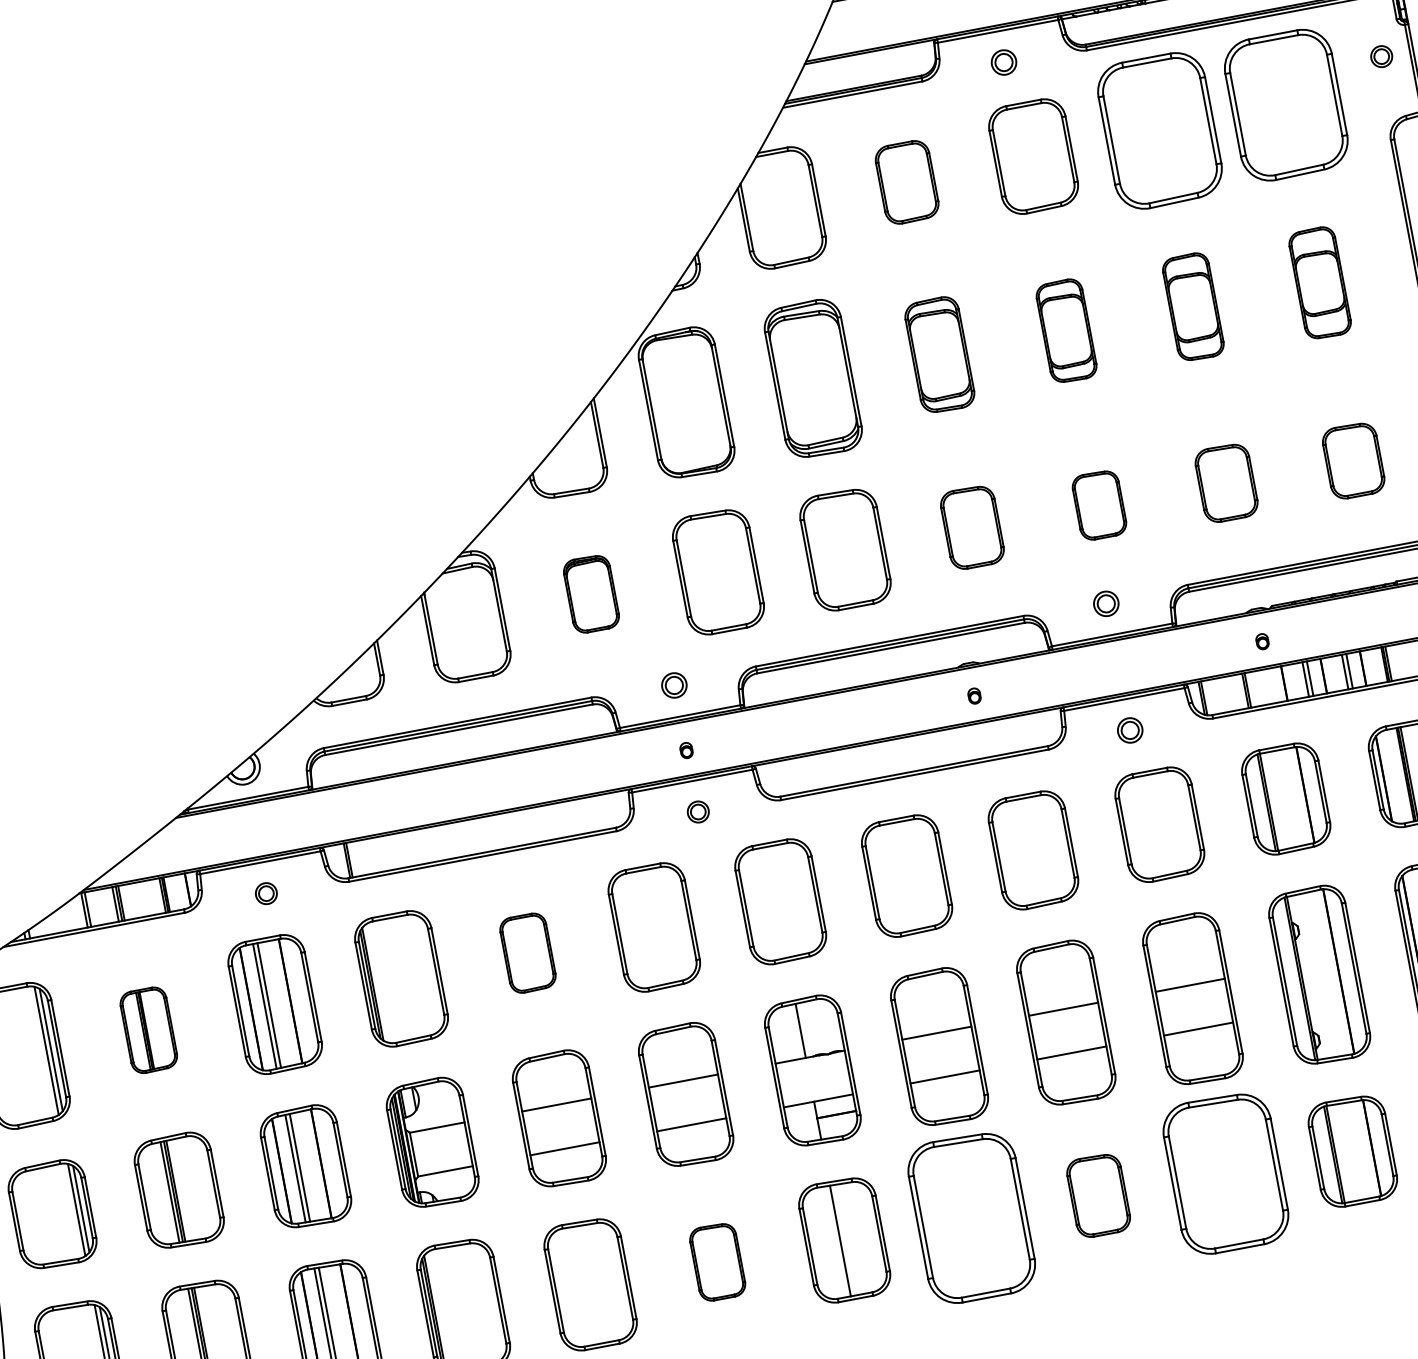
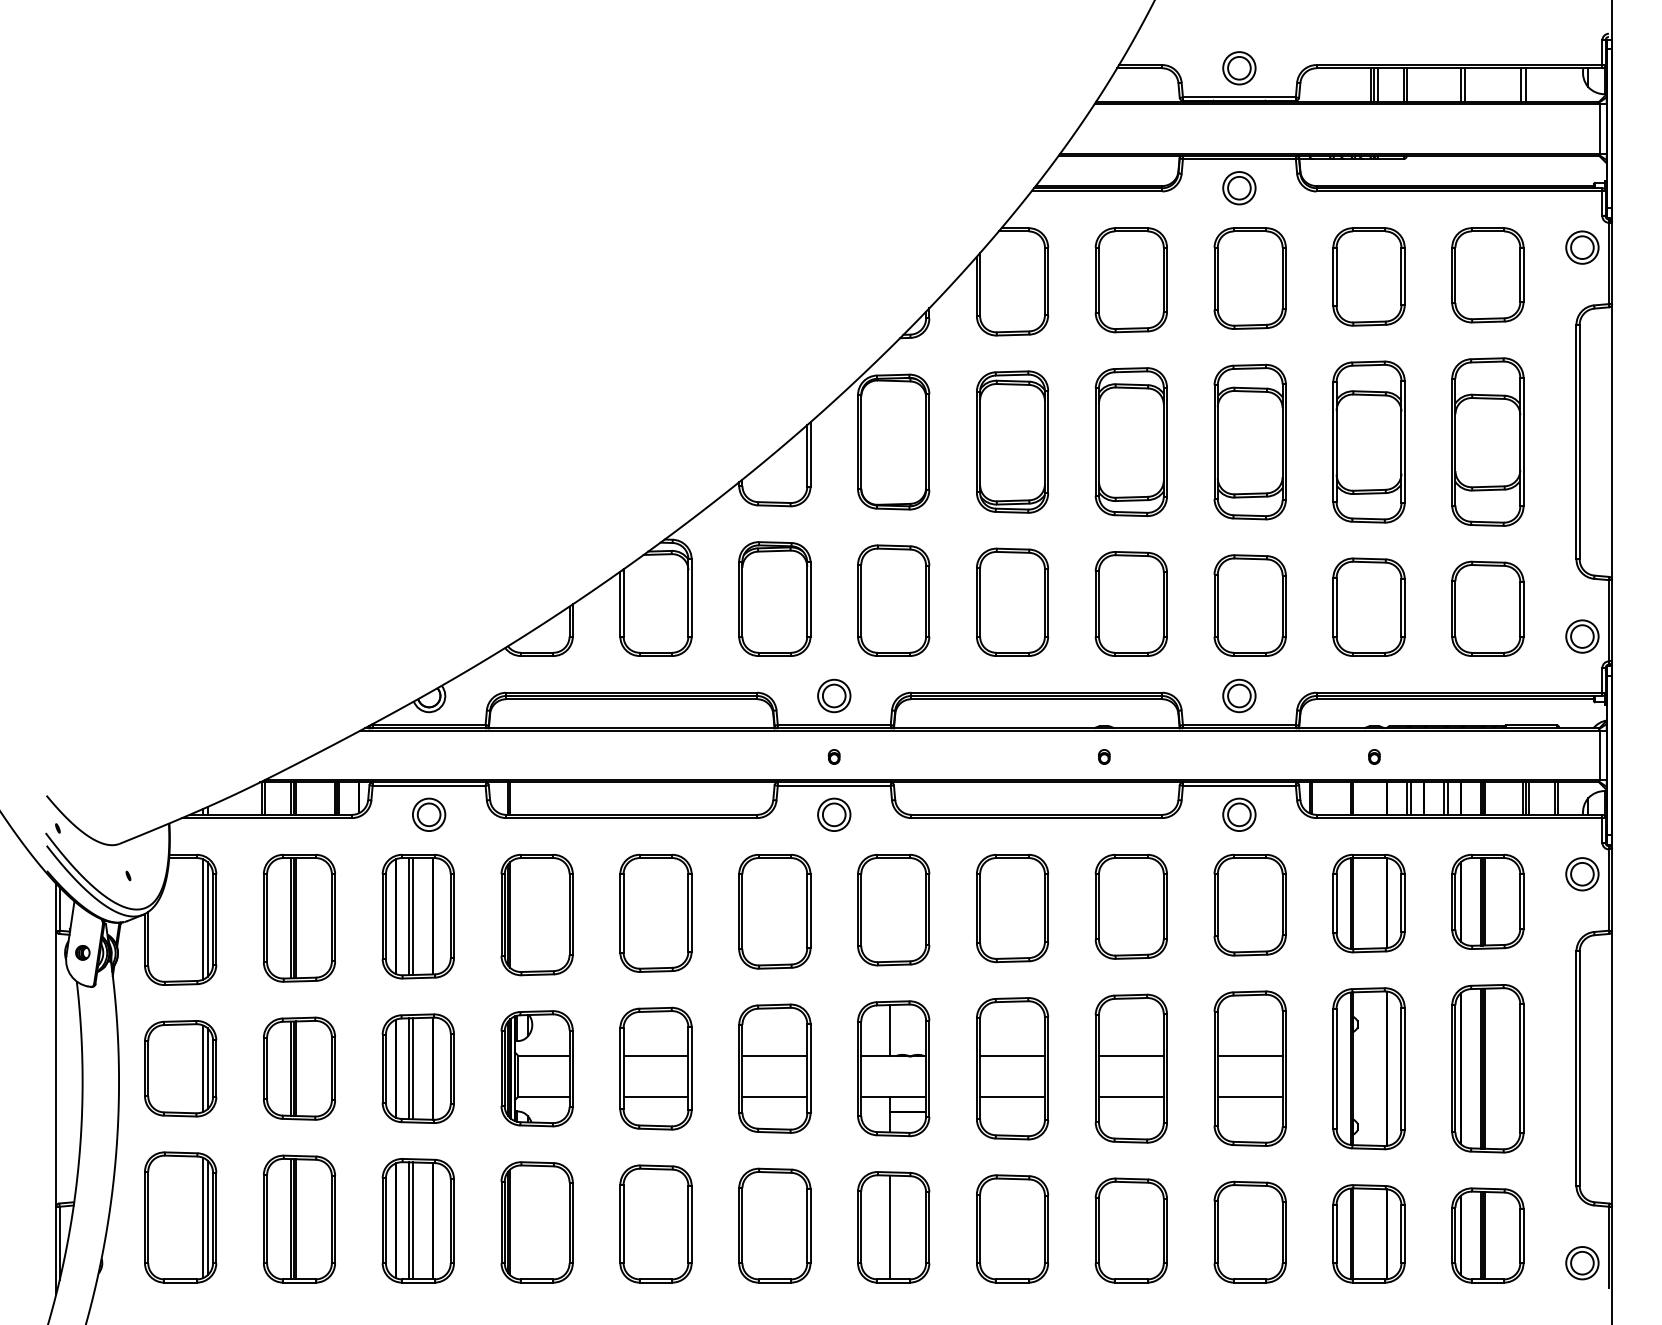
part: (1381, 56) -> (1582, 247), size x1.67
part: (1004, 62) -> (1239, 188), size x1.43
part: (1286, 105) -> (1487, 275), size x0.71
part: (1159, 130) -> (1368, 276), size x0.71
part: (906, 182) -> (1130, 280), size x1.43
part: (1319, 282) -> (1487, 441), size x1.67
part: (1192, 306) -> (1368, 441), size x1.67
part: (1065, 330) -> (1249, 441), size x1.67
part: (938, 354) -> (1130, 441), size x1.43
part: (1353, 460) -> (1487, 608), size x1.43
part: (1225, 482) -> (1368, 606), size x1.43
part: (1098, 505) -> (1249, 605), size x1.67
part: (971, 527) -> (1130, 603), size x1.43
part: (590, 593) -> (774, 598), size x1.67
part: (1106, 603) -> (1239, 695), size x1.43
part: (674, 684) -> (834, 695), size x1.43
part: (1130, 730) -> (1239, 814), size x1.43
part: (698, 811) -> (834, 814), size x1.67
part: (266, 893) -> (429, 814), size x1.67
part: (527, 953) -> (655, 913), size x1.67
part: (148, 1030) -> (299, 918), size x1.67
part: (1224, 1172) -> (1249, 1231), size x0.71
part: (1097, 1195) -> (1130, 1230), size x1.43
part: (971, 1217) -> (1012, 1228), size x0.71
part: (717, 1262) -> (774, 1225), size x1.67

